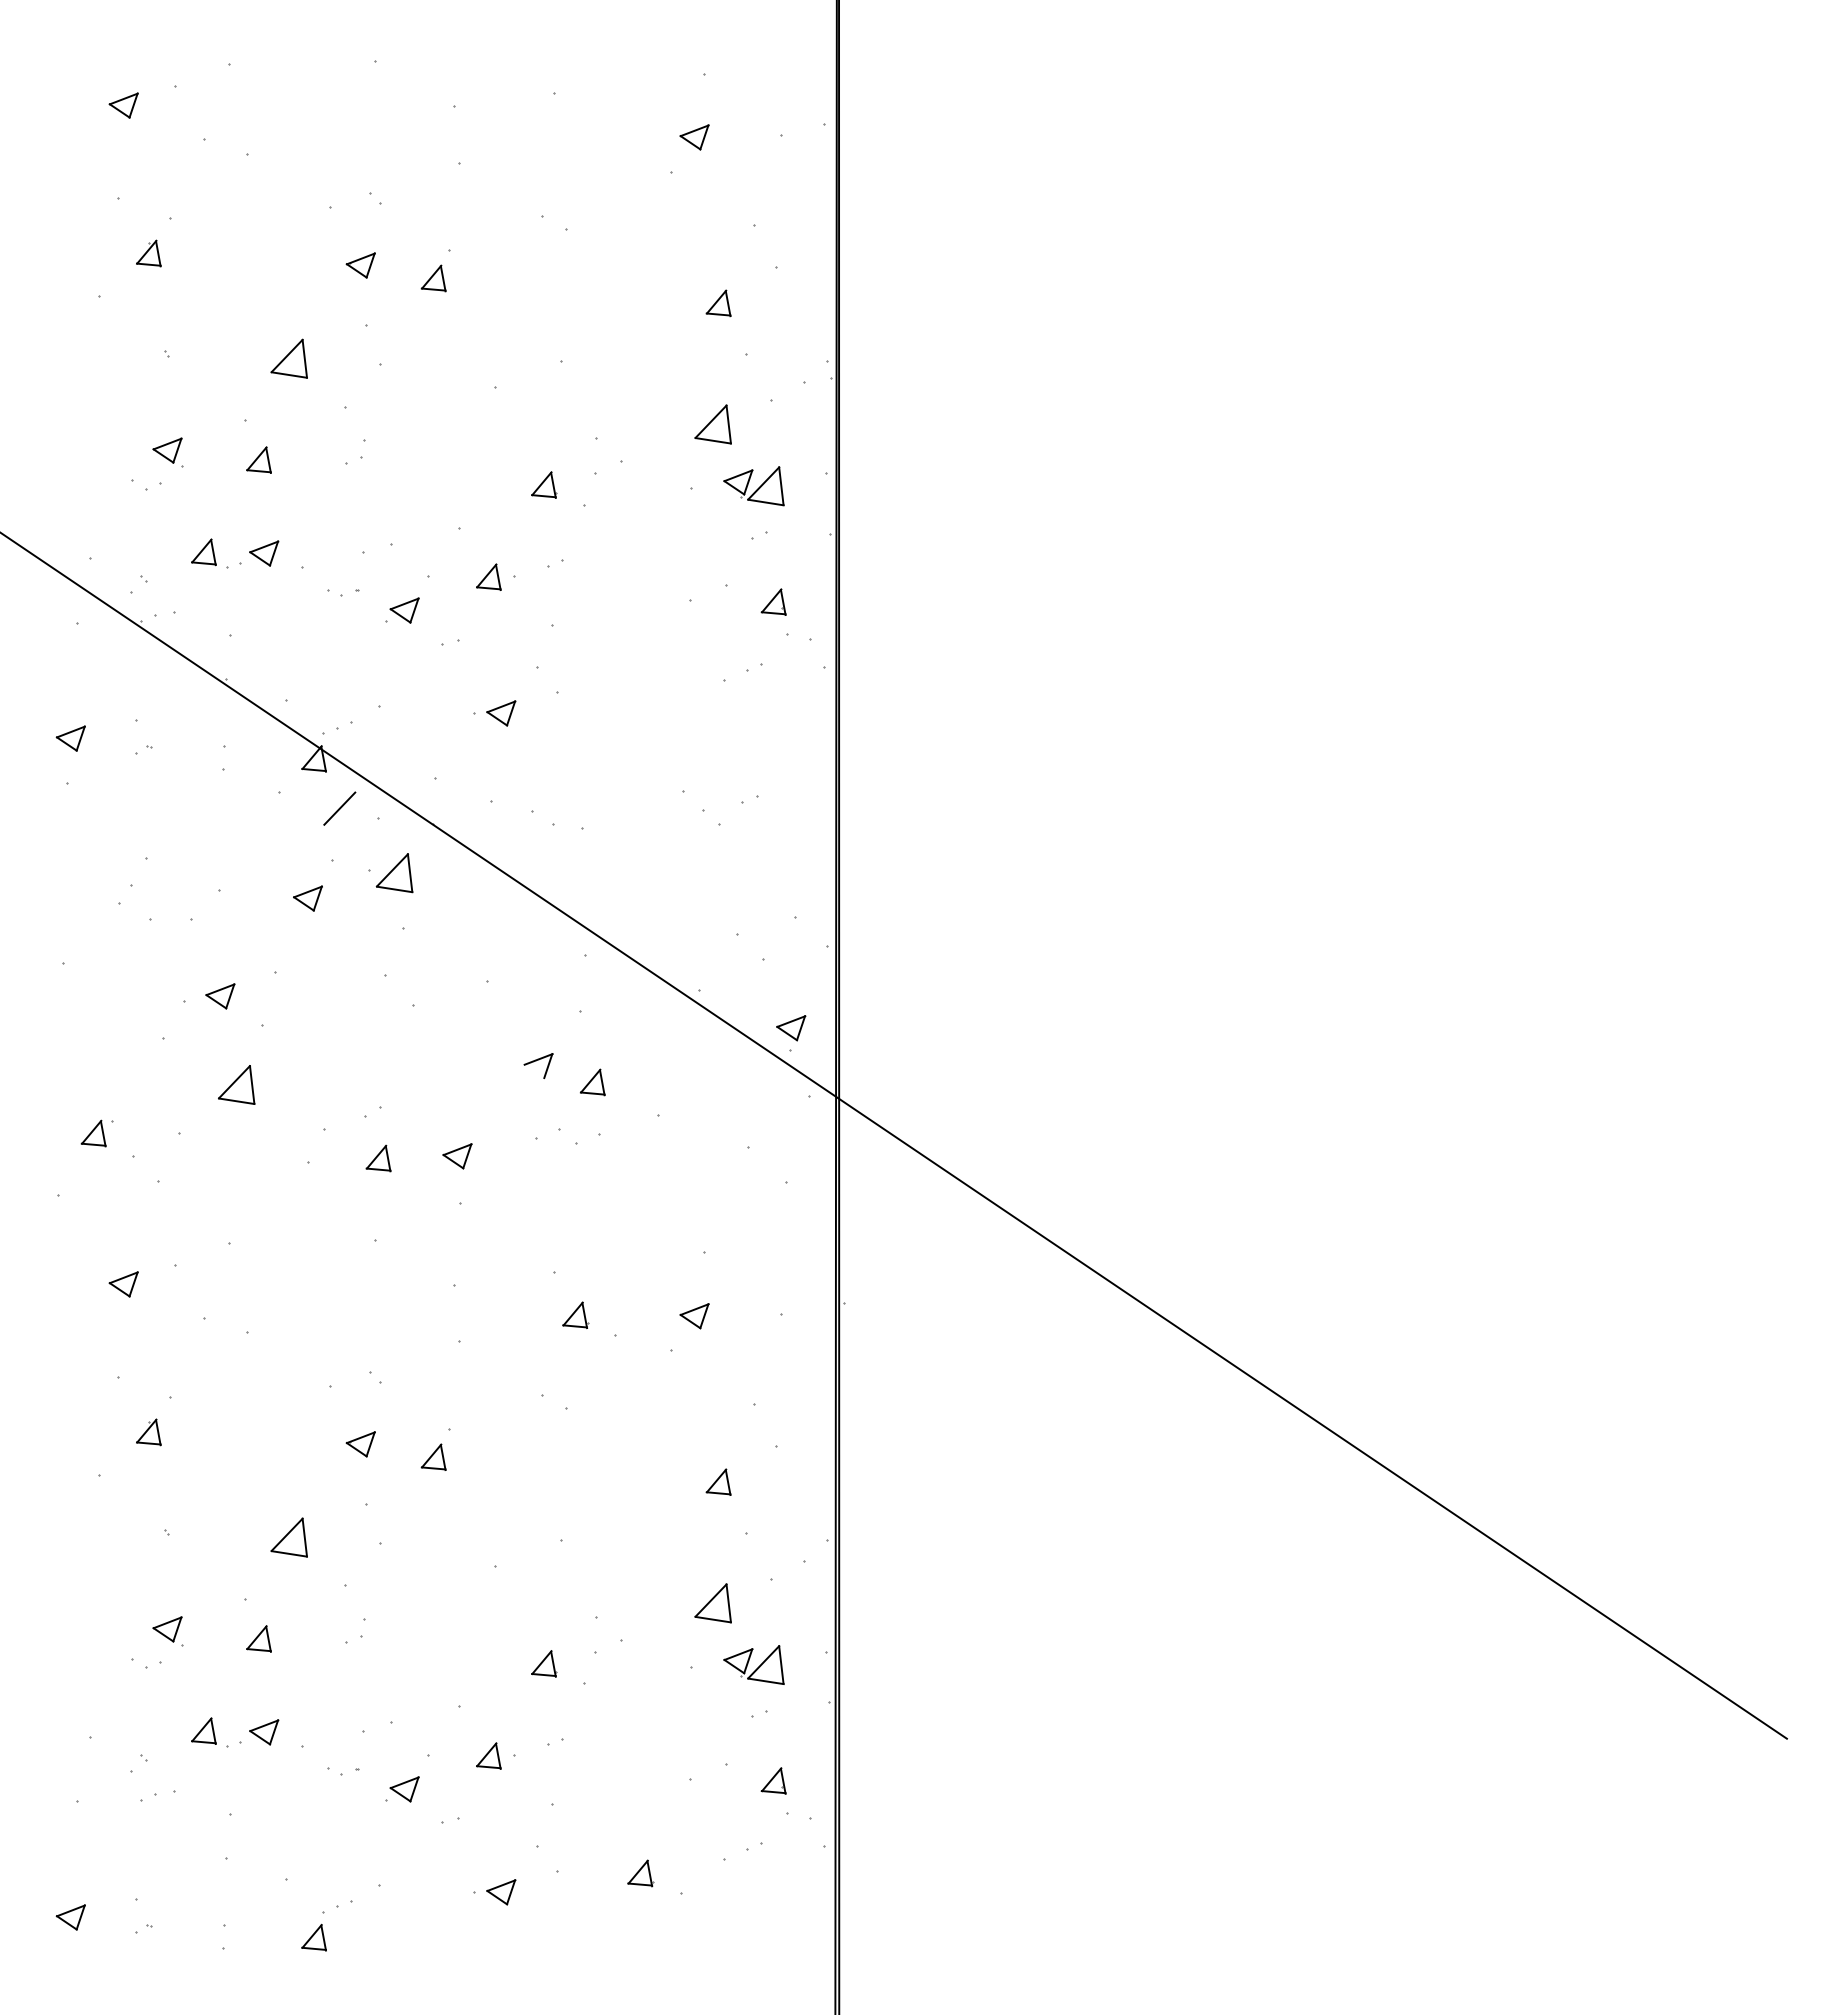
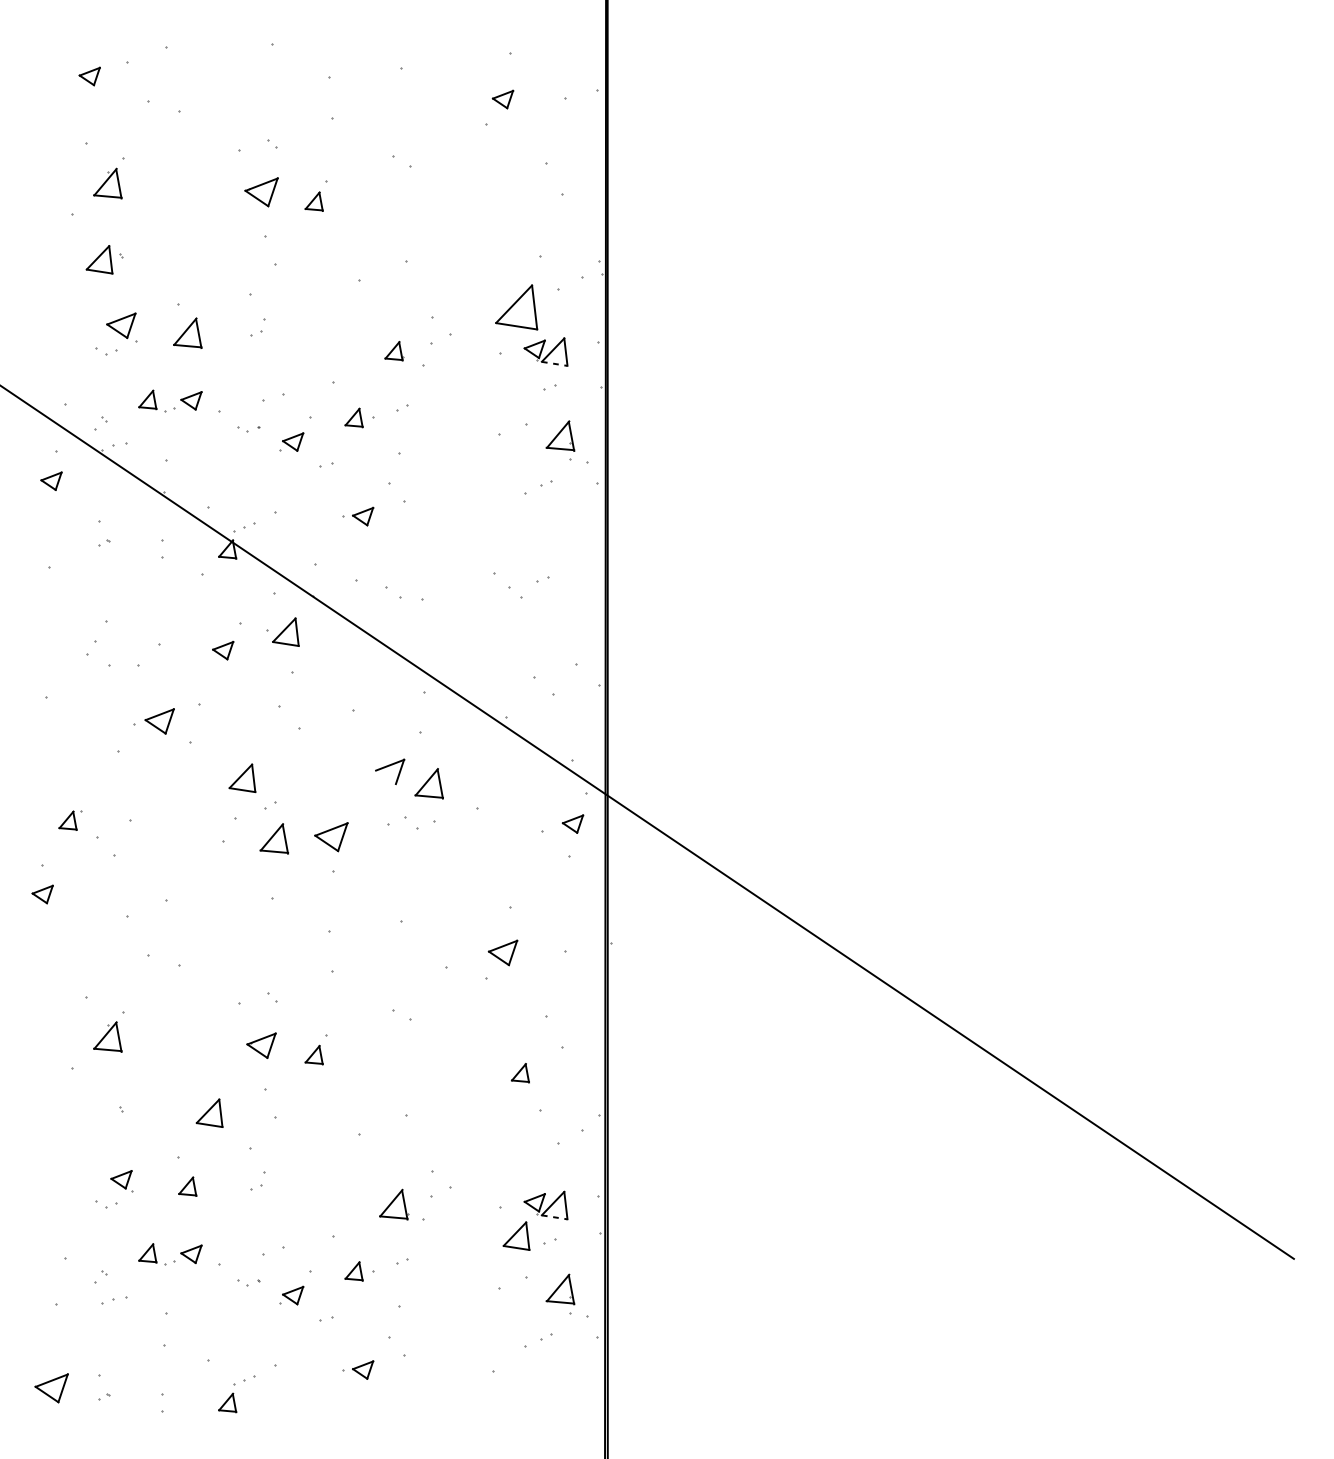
part: (148, 253) -> (107, 183), size x1.6
part: (360, 265) -> (261, 192), size x1.6
part: (718, 303) -> (520, 219), removed
part: (288, 358) -> (99, 259), moved
part: (712, 424) -> (516, 307), size x1.6
part: (167, 452) -> (121, 327), size x1.4
part: (258, 459) -> (187, 332), size x1.6
line: (765, 502) -> (554, 363), solid -> dashed
part: (773, 601) -> (560, 435), size x1.6
part: (70, 738) -> (51, 481), moved
line: (339, 808) -> (245, 585), removed
part: (220, 996) -> (159, 721), size x1.4
part: (791, 1028) -> (573, 824), moved
part: (538, 1065) -> (390, 771), size x1.4
part: (592, 1082) -> (429, 783), size x1.6
part: (236, 1084) -> (242, 778), moved
part: (457, 1156) -> (331, 837), size x1.6
part: (378, 1158) -> (274, 838), size x1.6
part: (123, 1284) -> (42, 894), moved
part: (575, 1314) -> (416, 951), removed
part: (694, 1316) -> (503, 953), size x1.4
part: (148, 1432) -> (107, 1037), size x1.6
part: (360, 1444) -> (261, 1045), size x1.4
part: (712, 1603) -> (516, 1236), moved
part: (544, 1663) -> (394, 1204), size x1.6
line: (765, 1681) -> (554, 1217), solid -> dashed
part: (773, 1780) -> (560, 1289), size x1.6
part: (640, 1873) -> (463, 1356), removed
part: (70, 1917) -> (51, 1388), size x1.6

